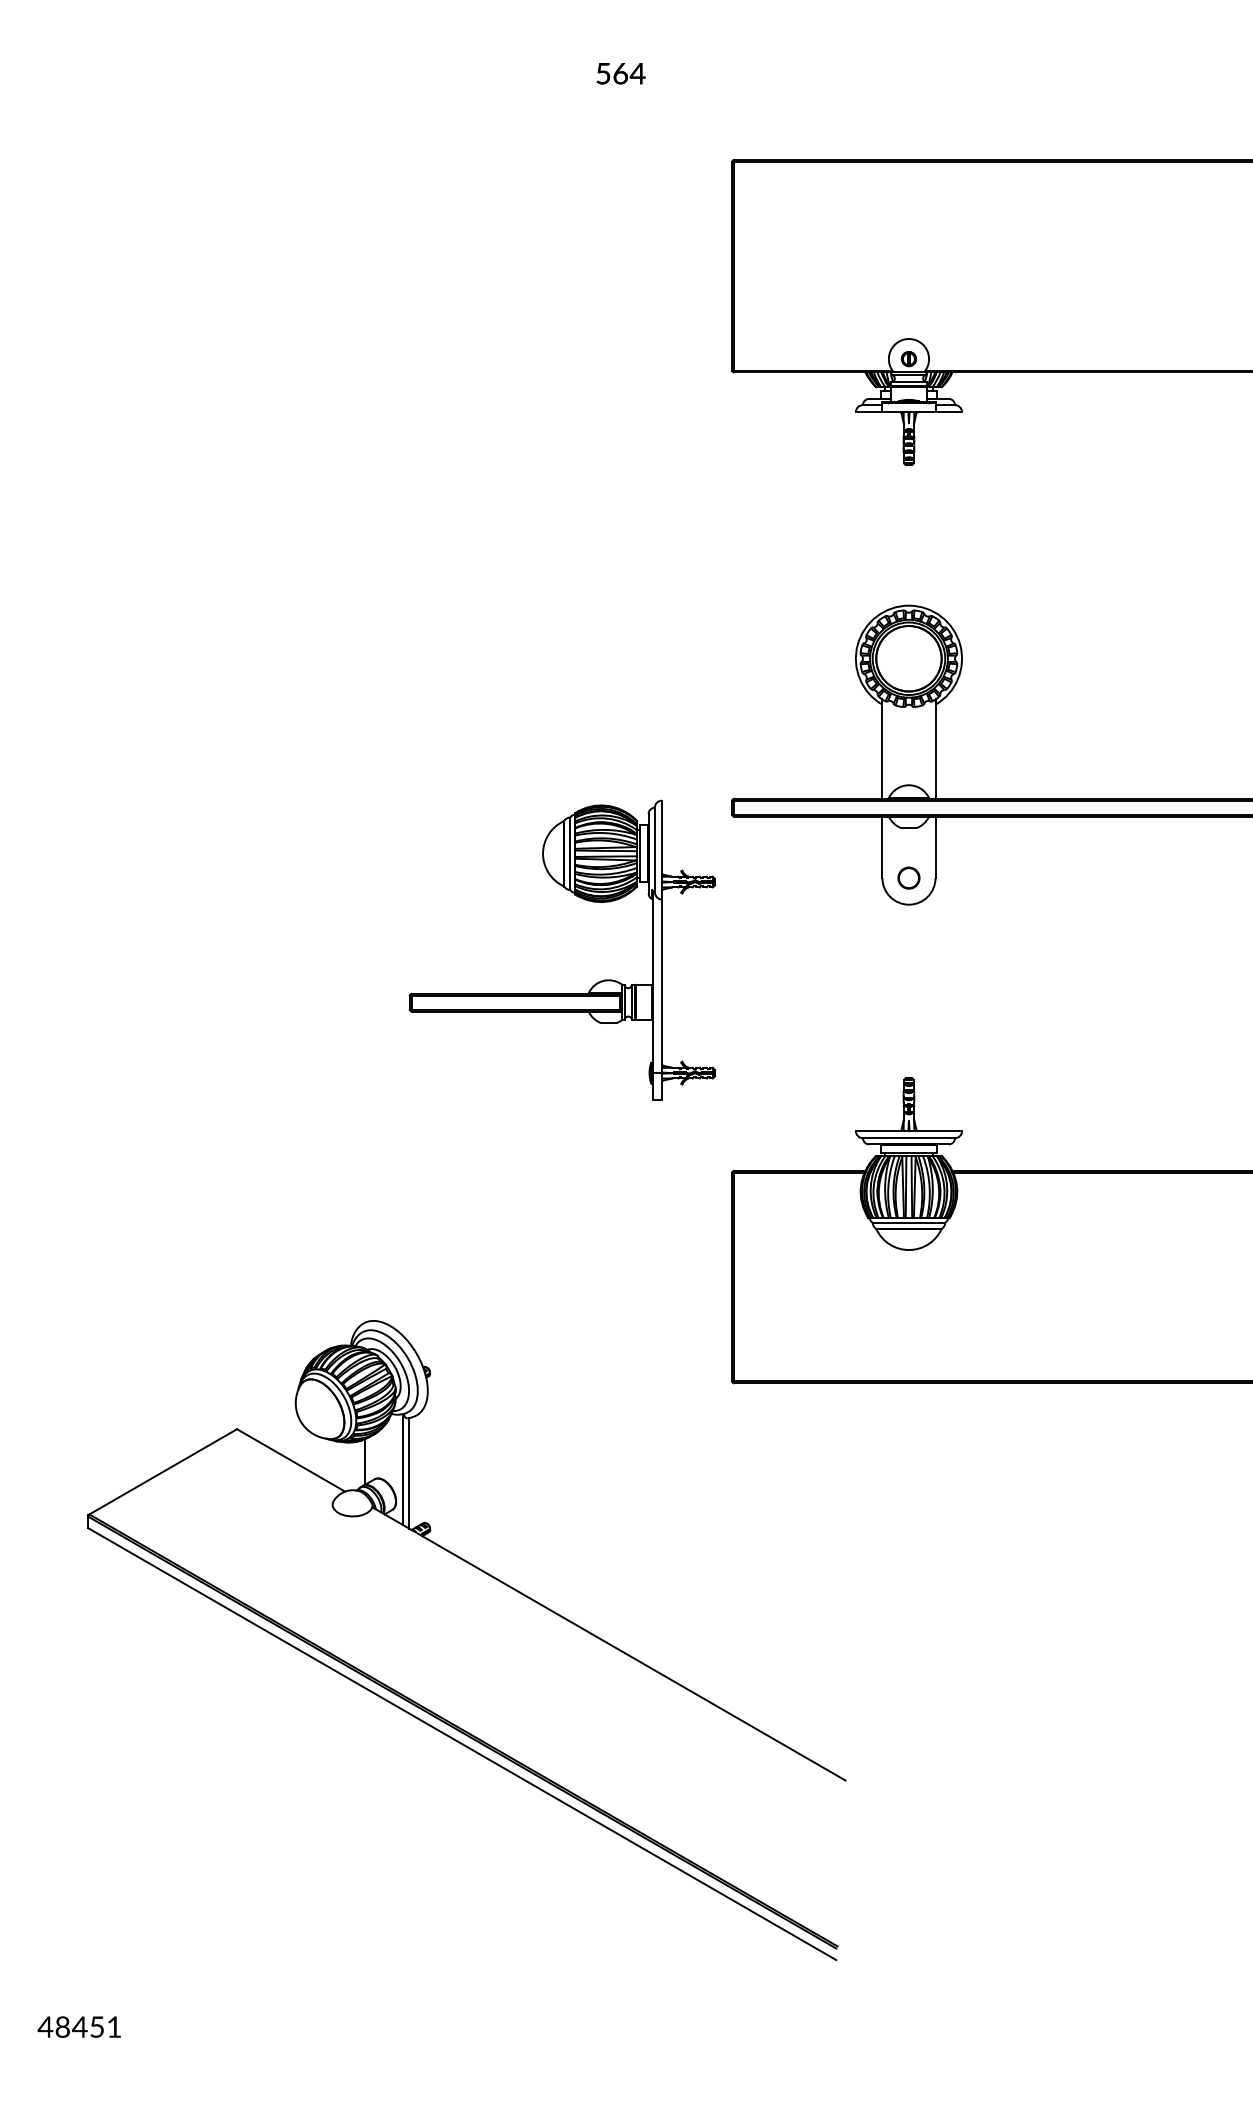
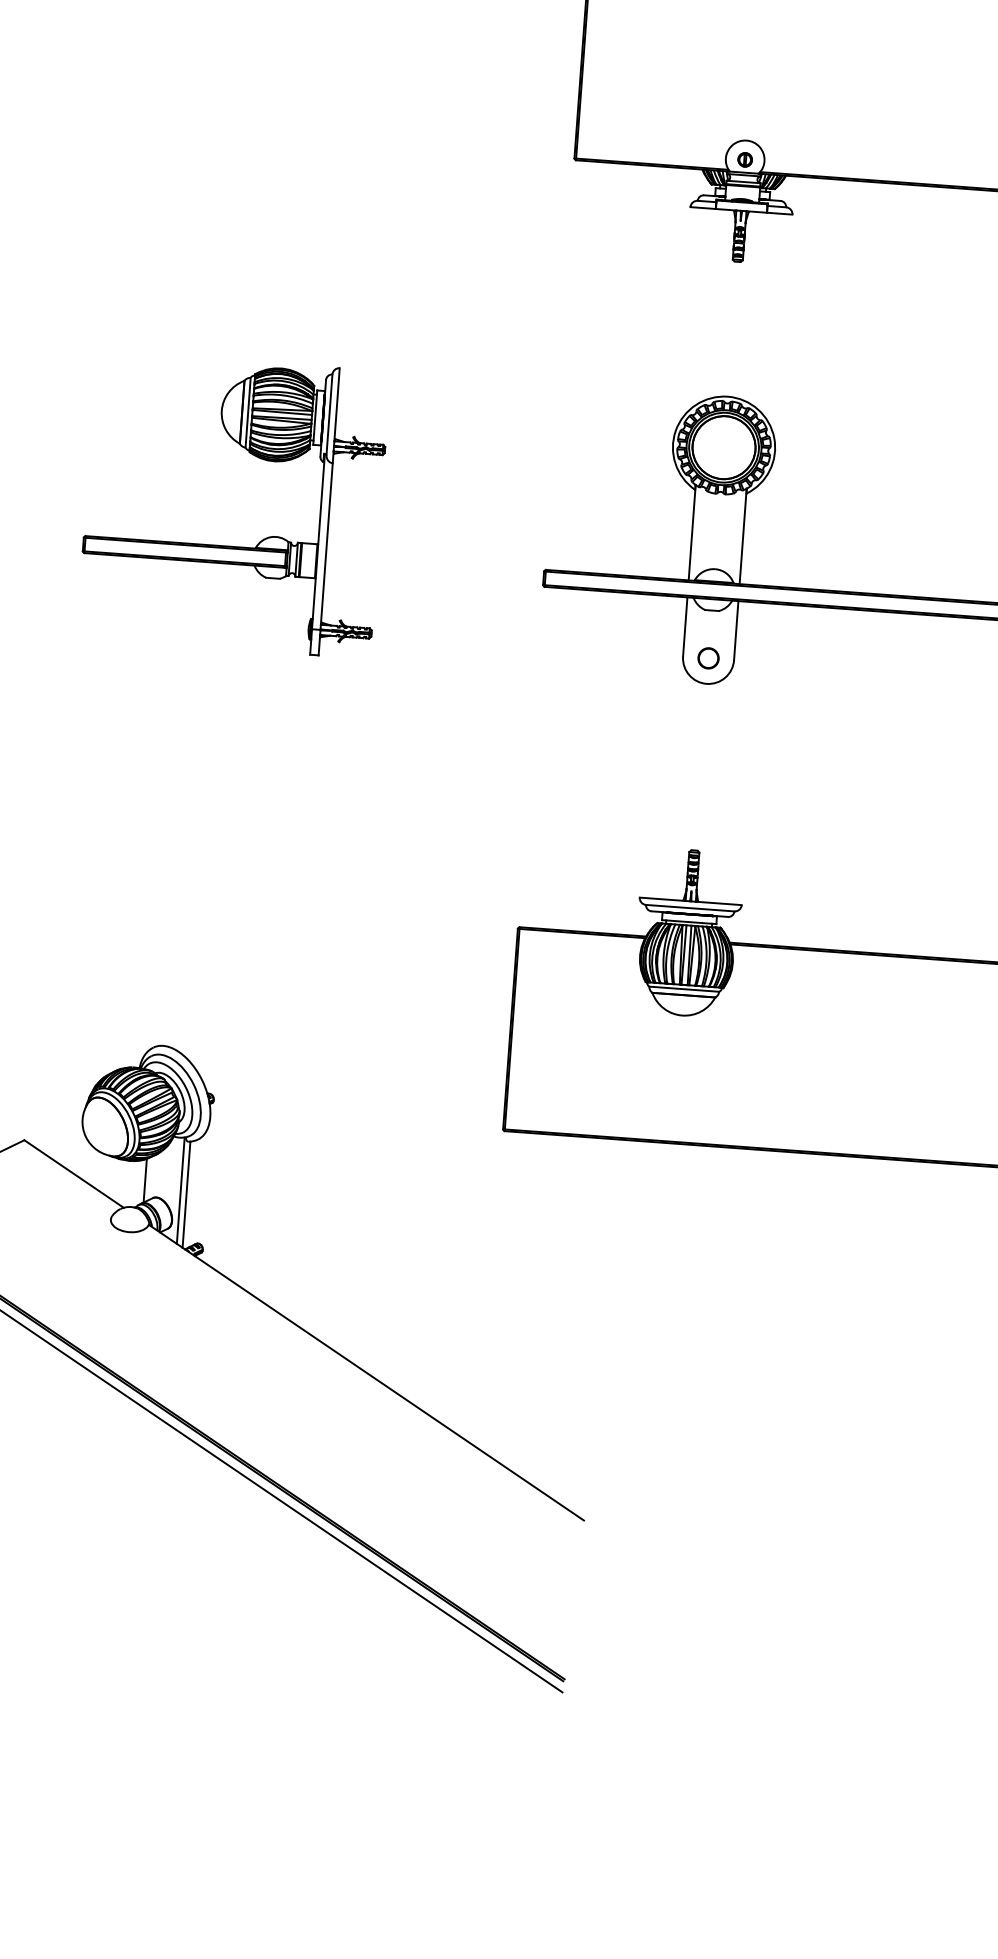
part: (562, 993) -> (230, 546), moved

